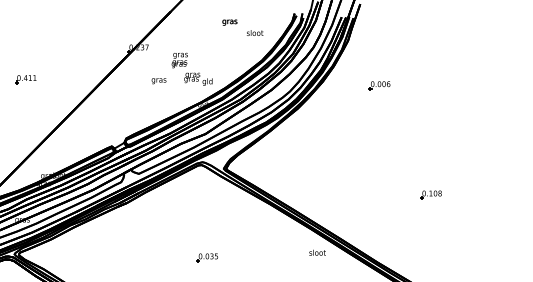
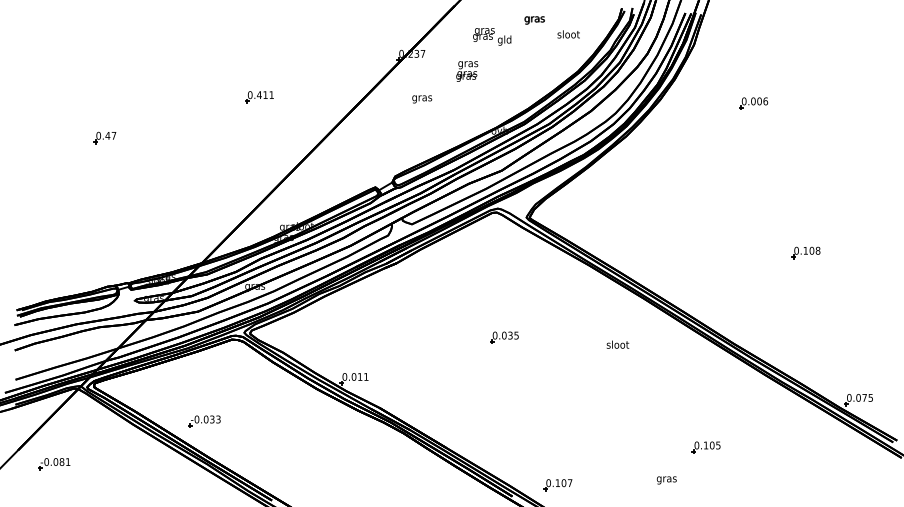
text: (198, 79) -> (492, 36), moved
text: (159, 81) -> (422, 99), moved
part: (379, 85) -> (753, 103), moved
text: (317, 252) -> (617, 344), moved

